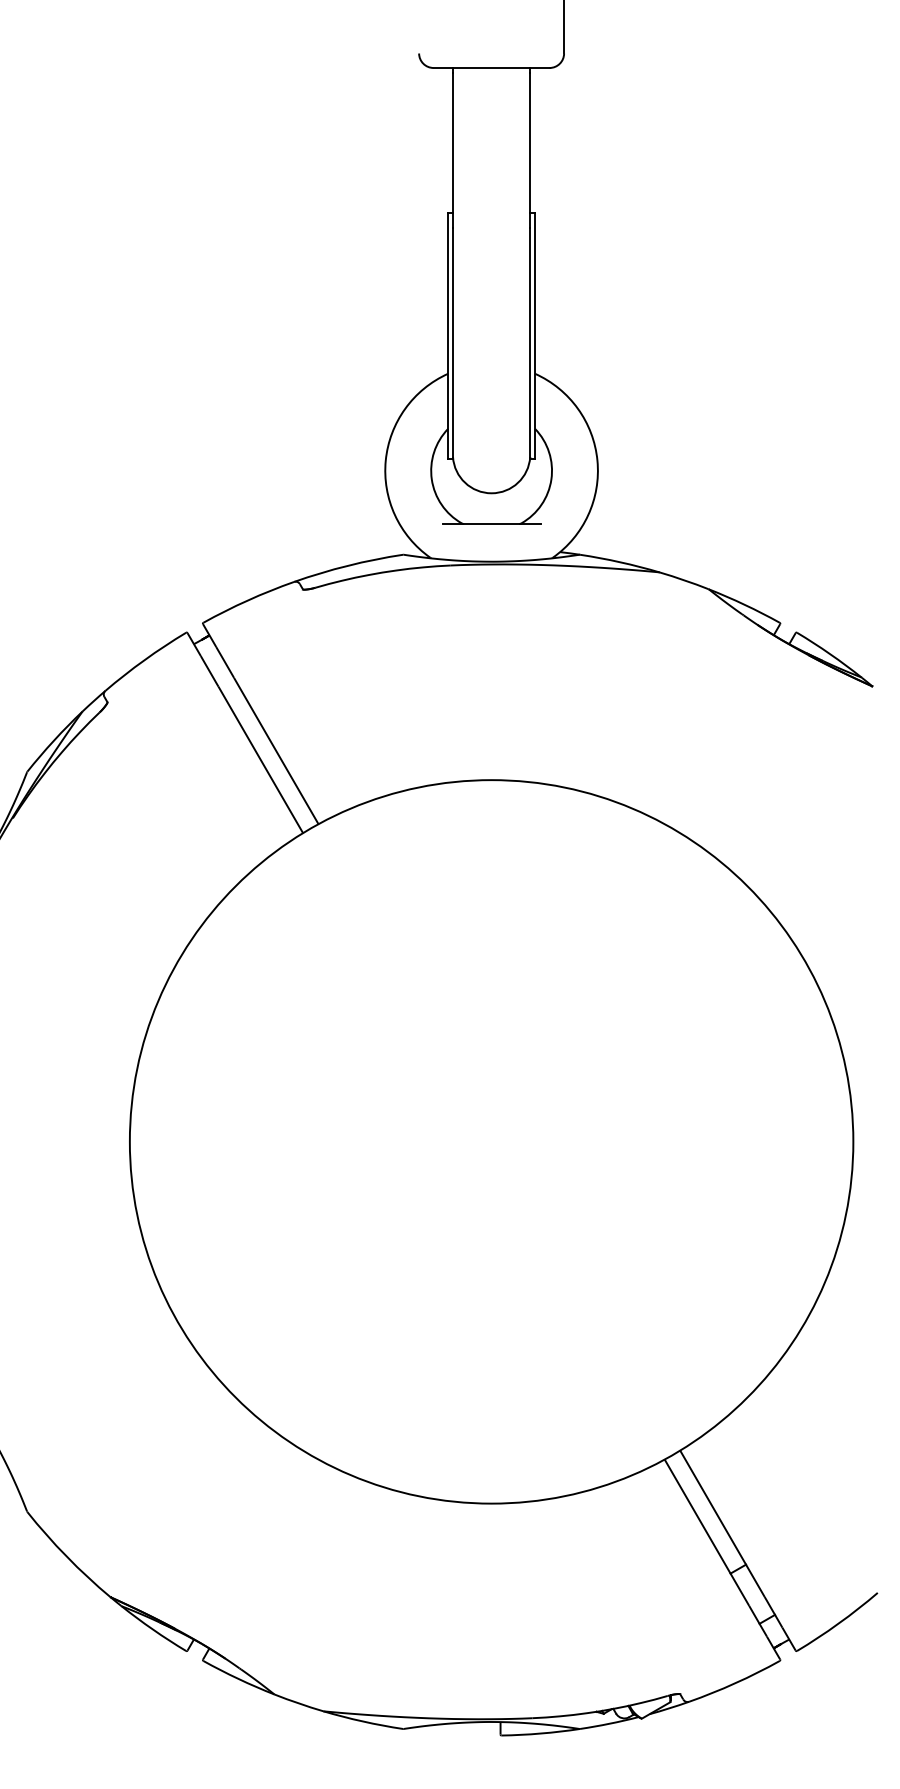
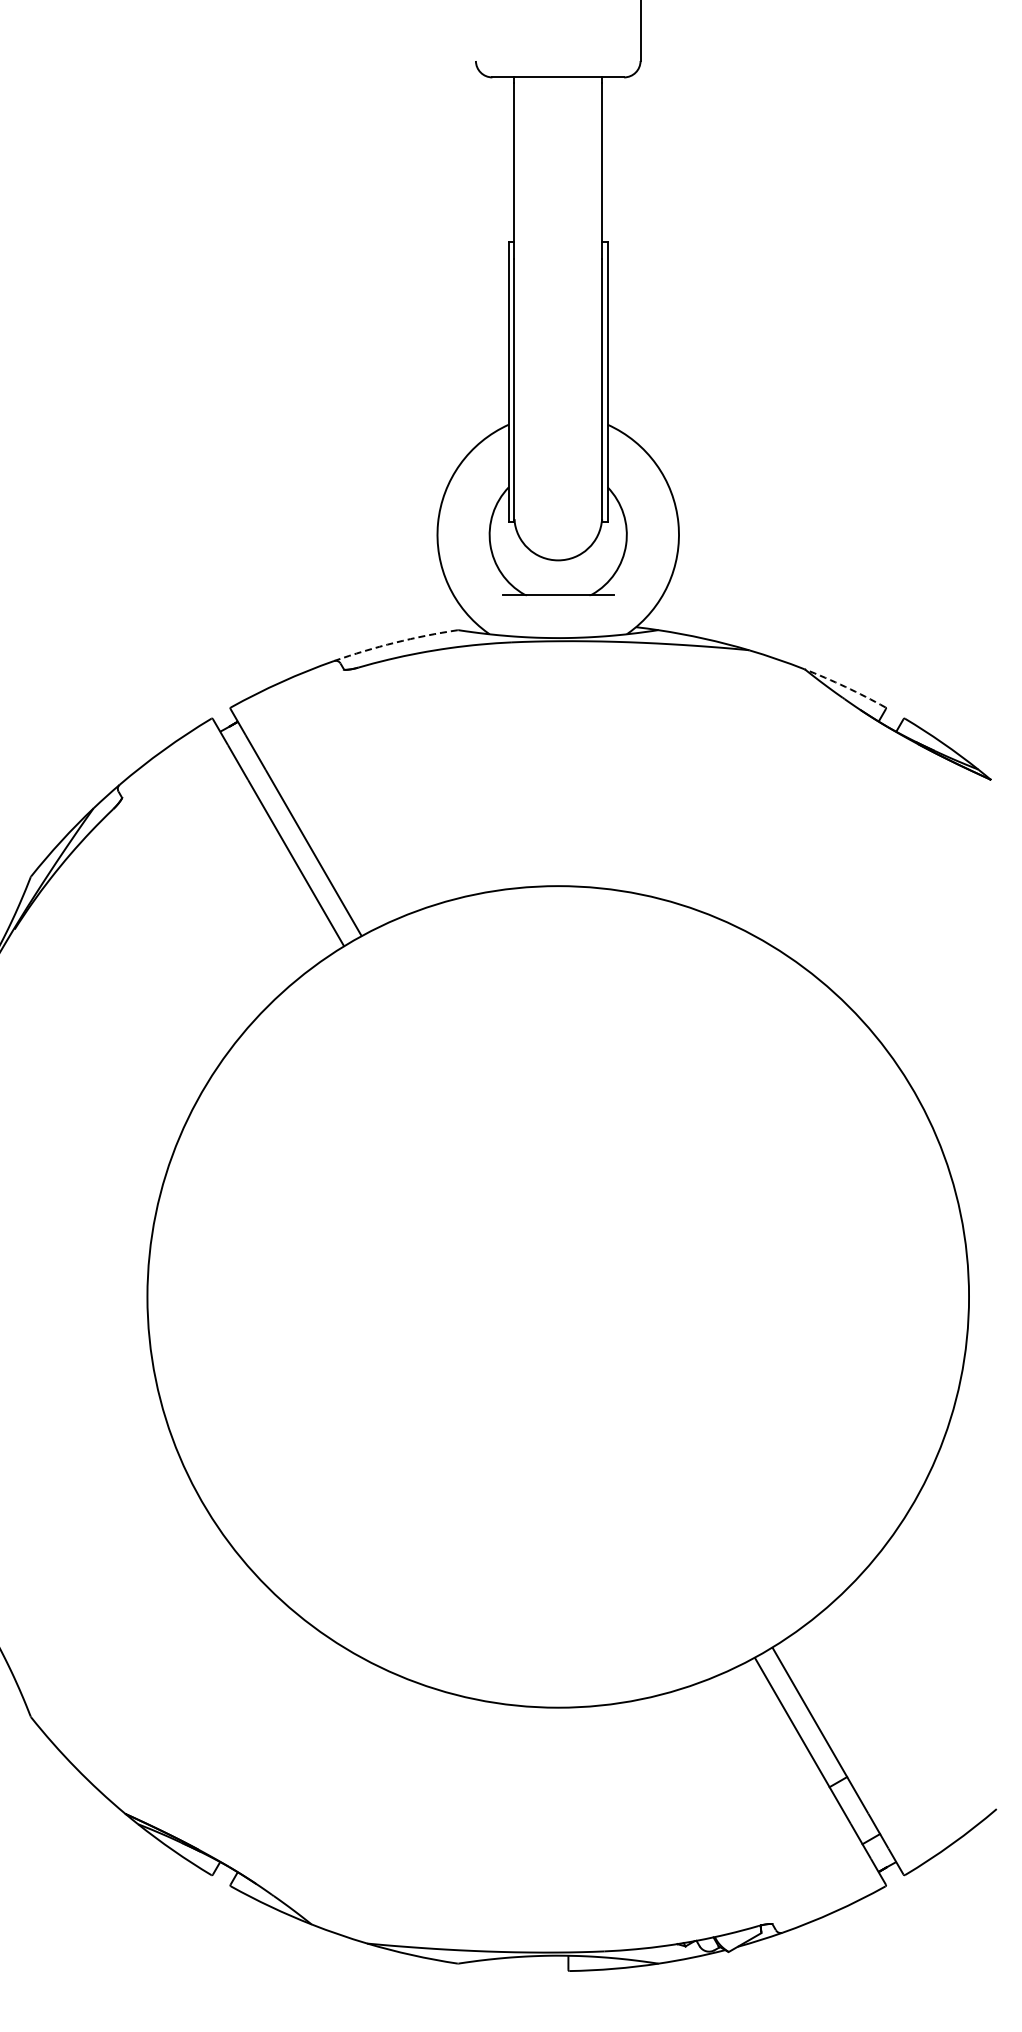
arc: (348, 565) -> (395, 642), solid -> dashed
arc: (744, 605) -> (845, 687), solid -> dashed

